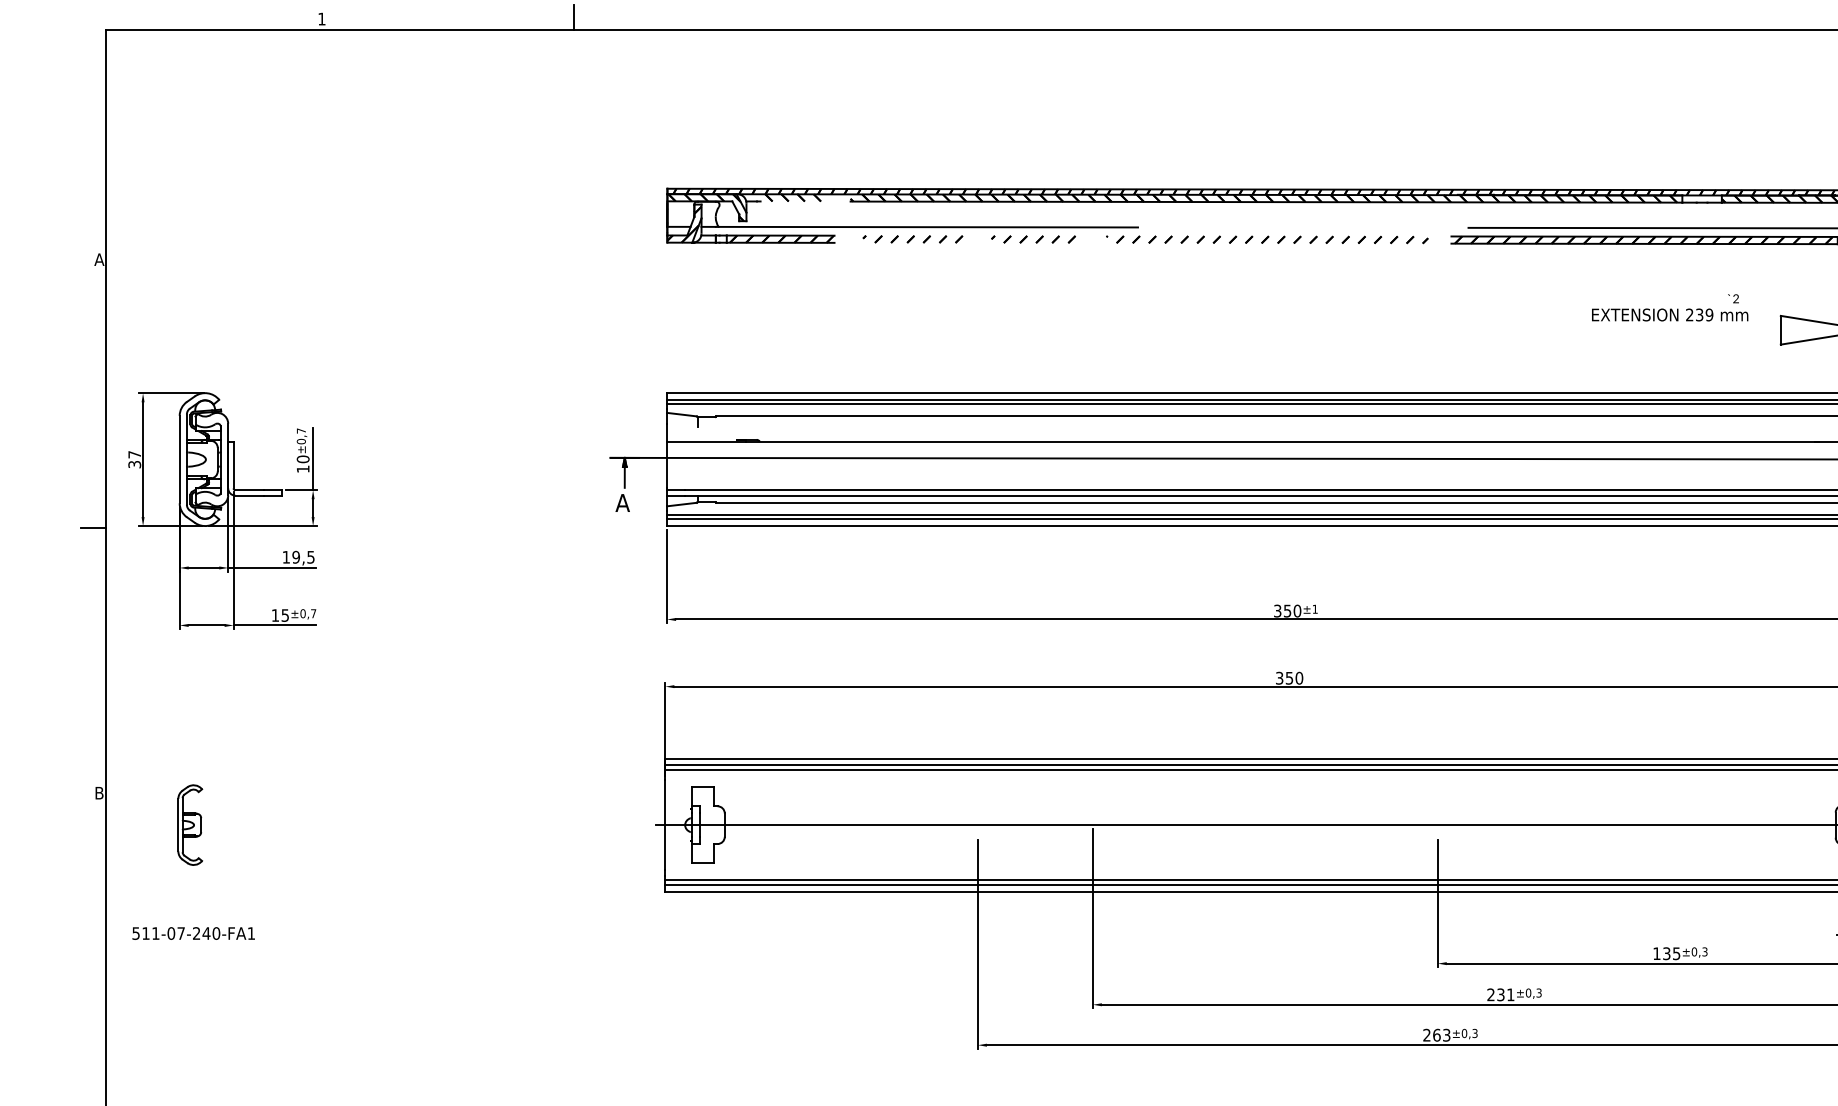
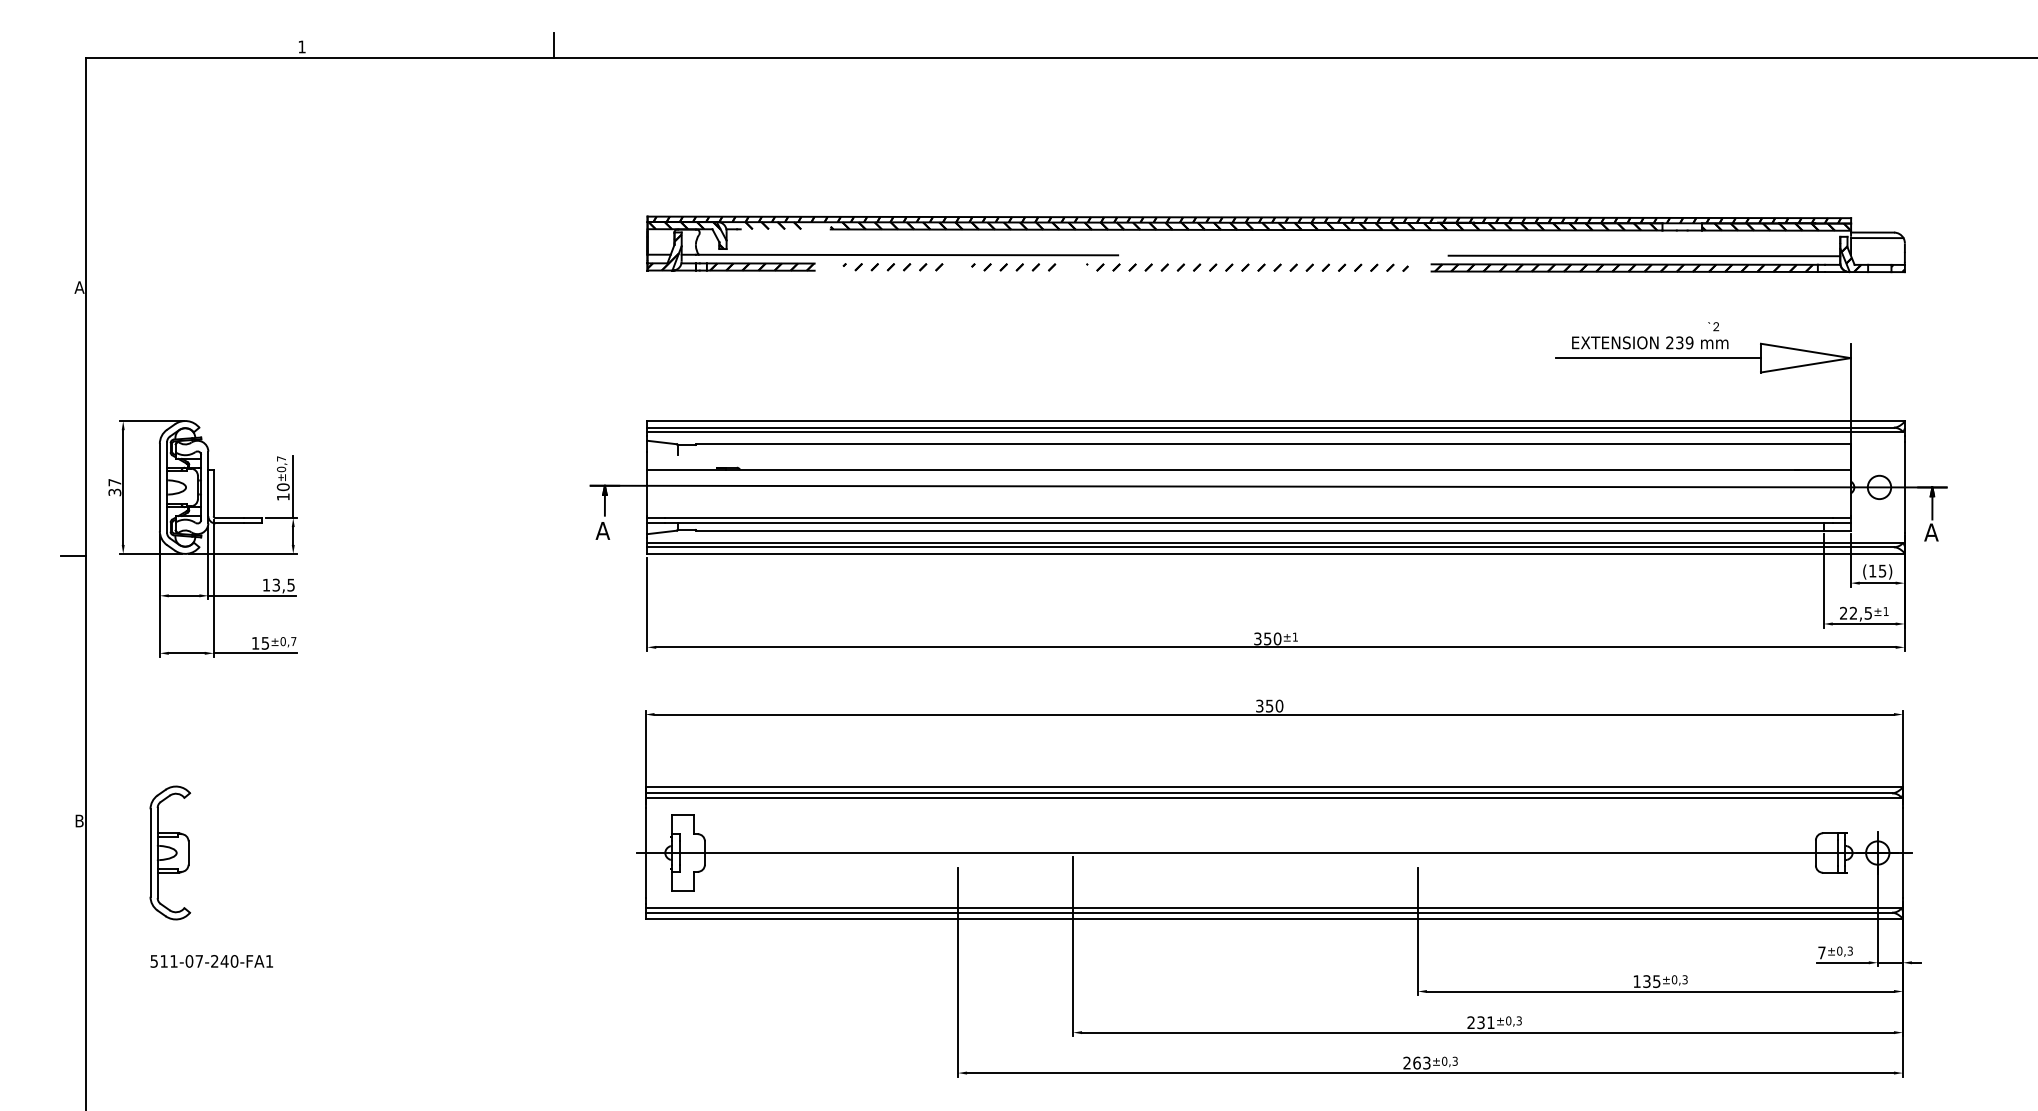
line: (1678, 330) -> (1658, 358), added
text: (296, 556) -> (276, 584), 19,5 -> 13,5
part: (190, 824) -> (170, 852), size x1.67
text: (193, 933) -> (211, 961), moved

